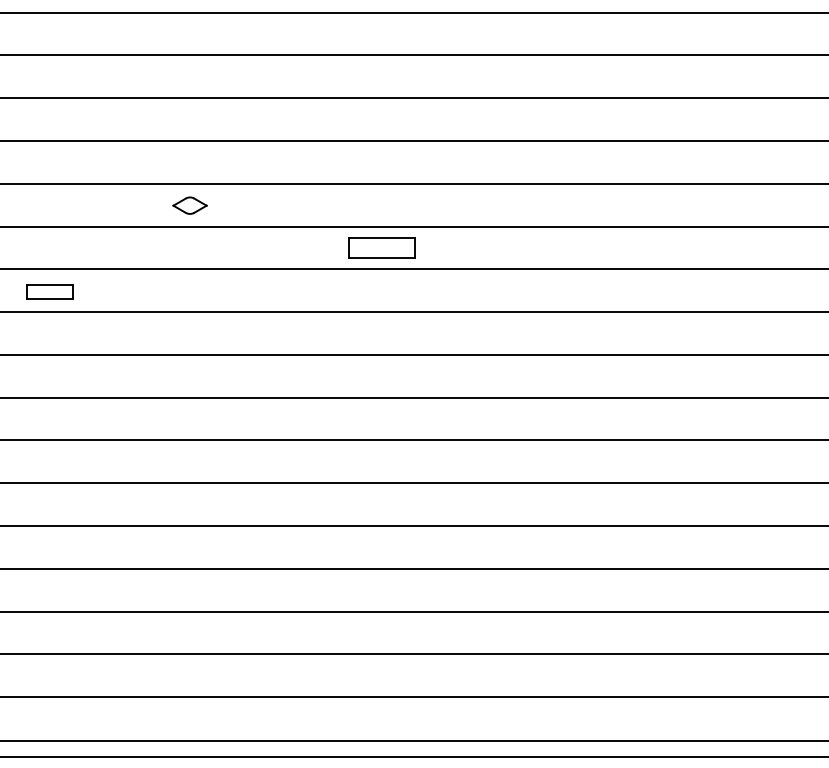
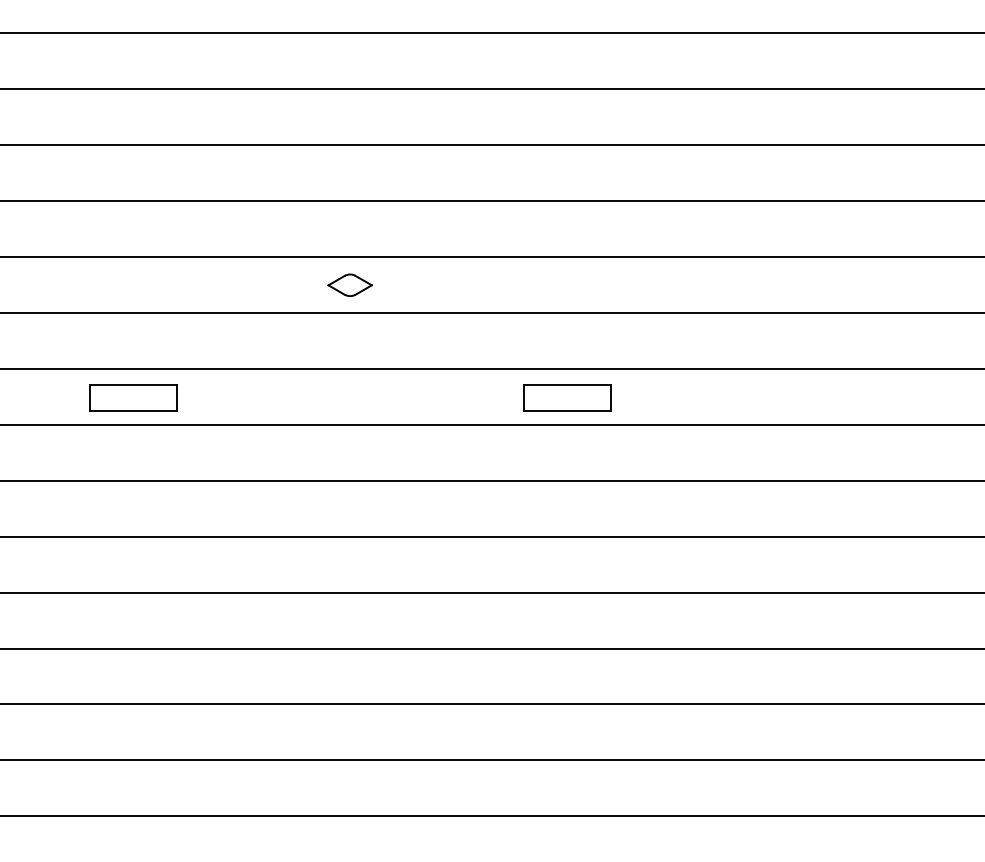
part: (189, 205) -> (349, 285), moved
part: (381, 247) -> (566, 397), moved
part: (49, 291) -> (132, 397), size x1.43

